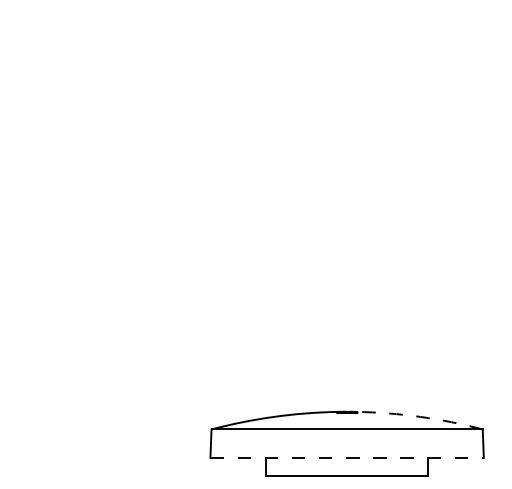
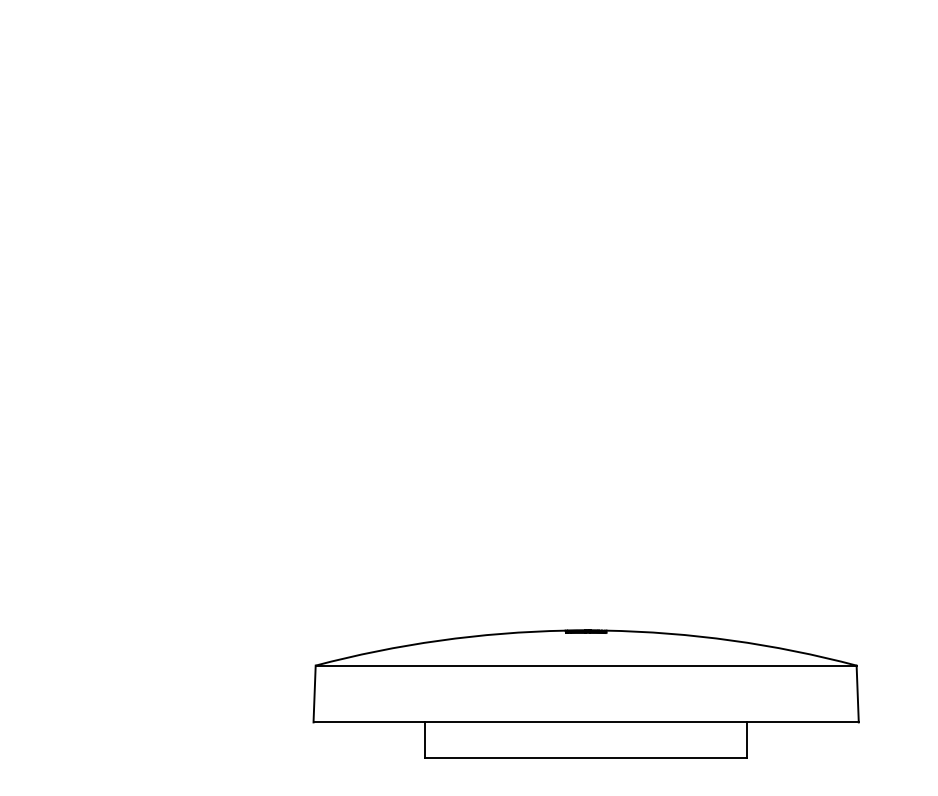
arc: (420, 416) -> (732, 639), dashed -> solid
line: (347, 457) -> (586, 721), dashed -> solid

